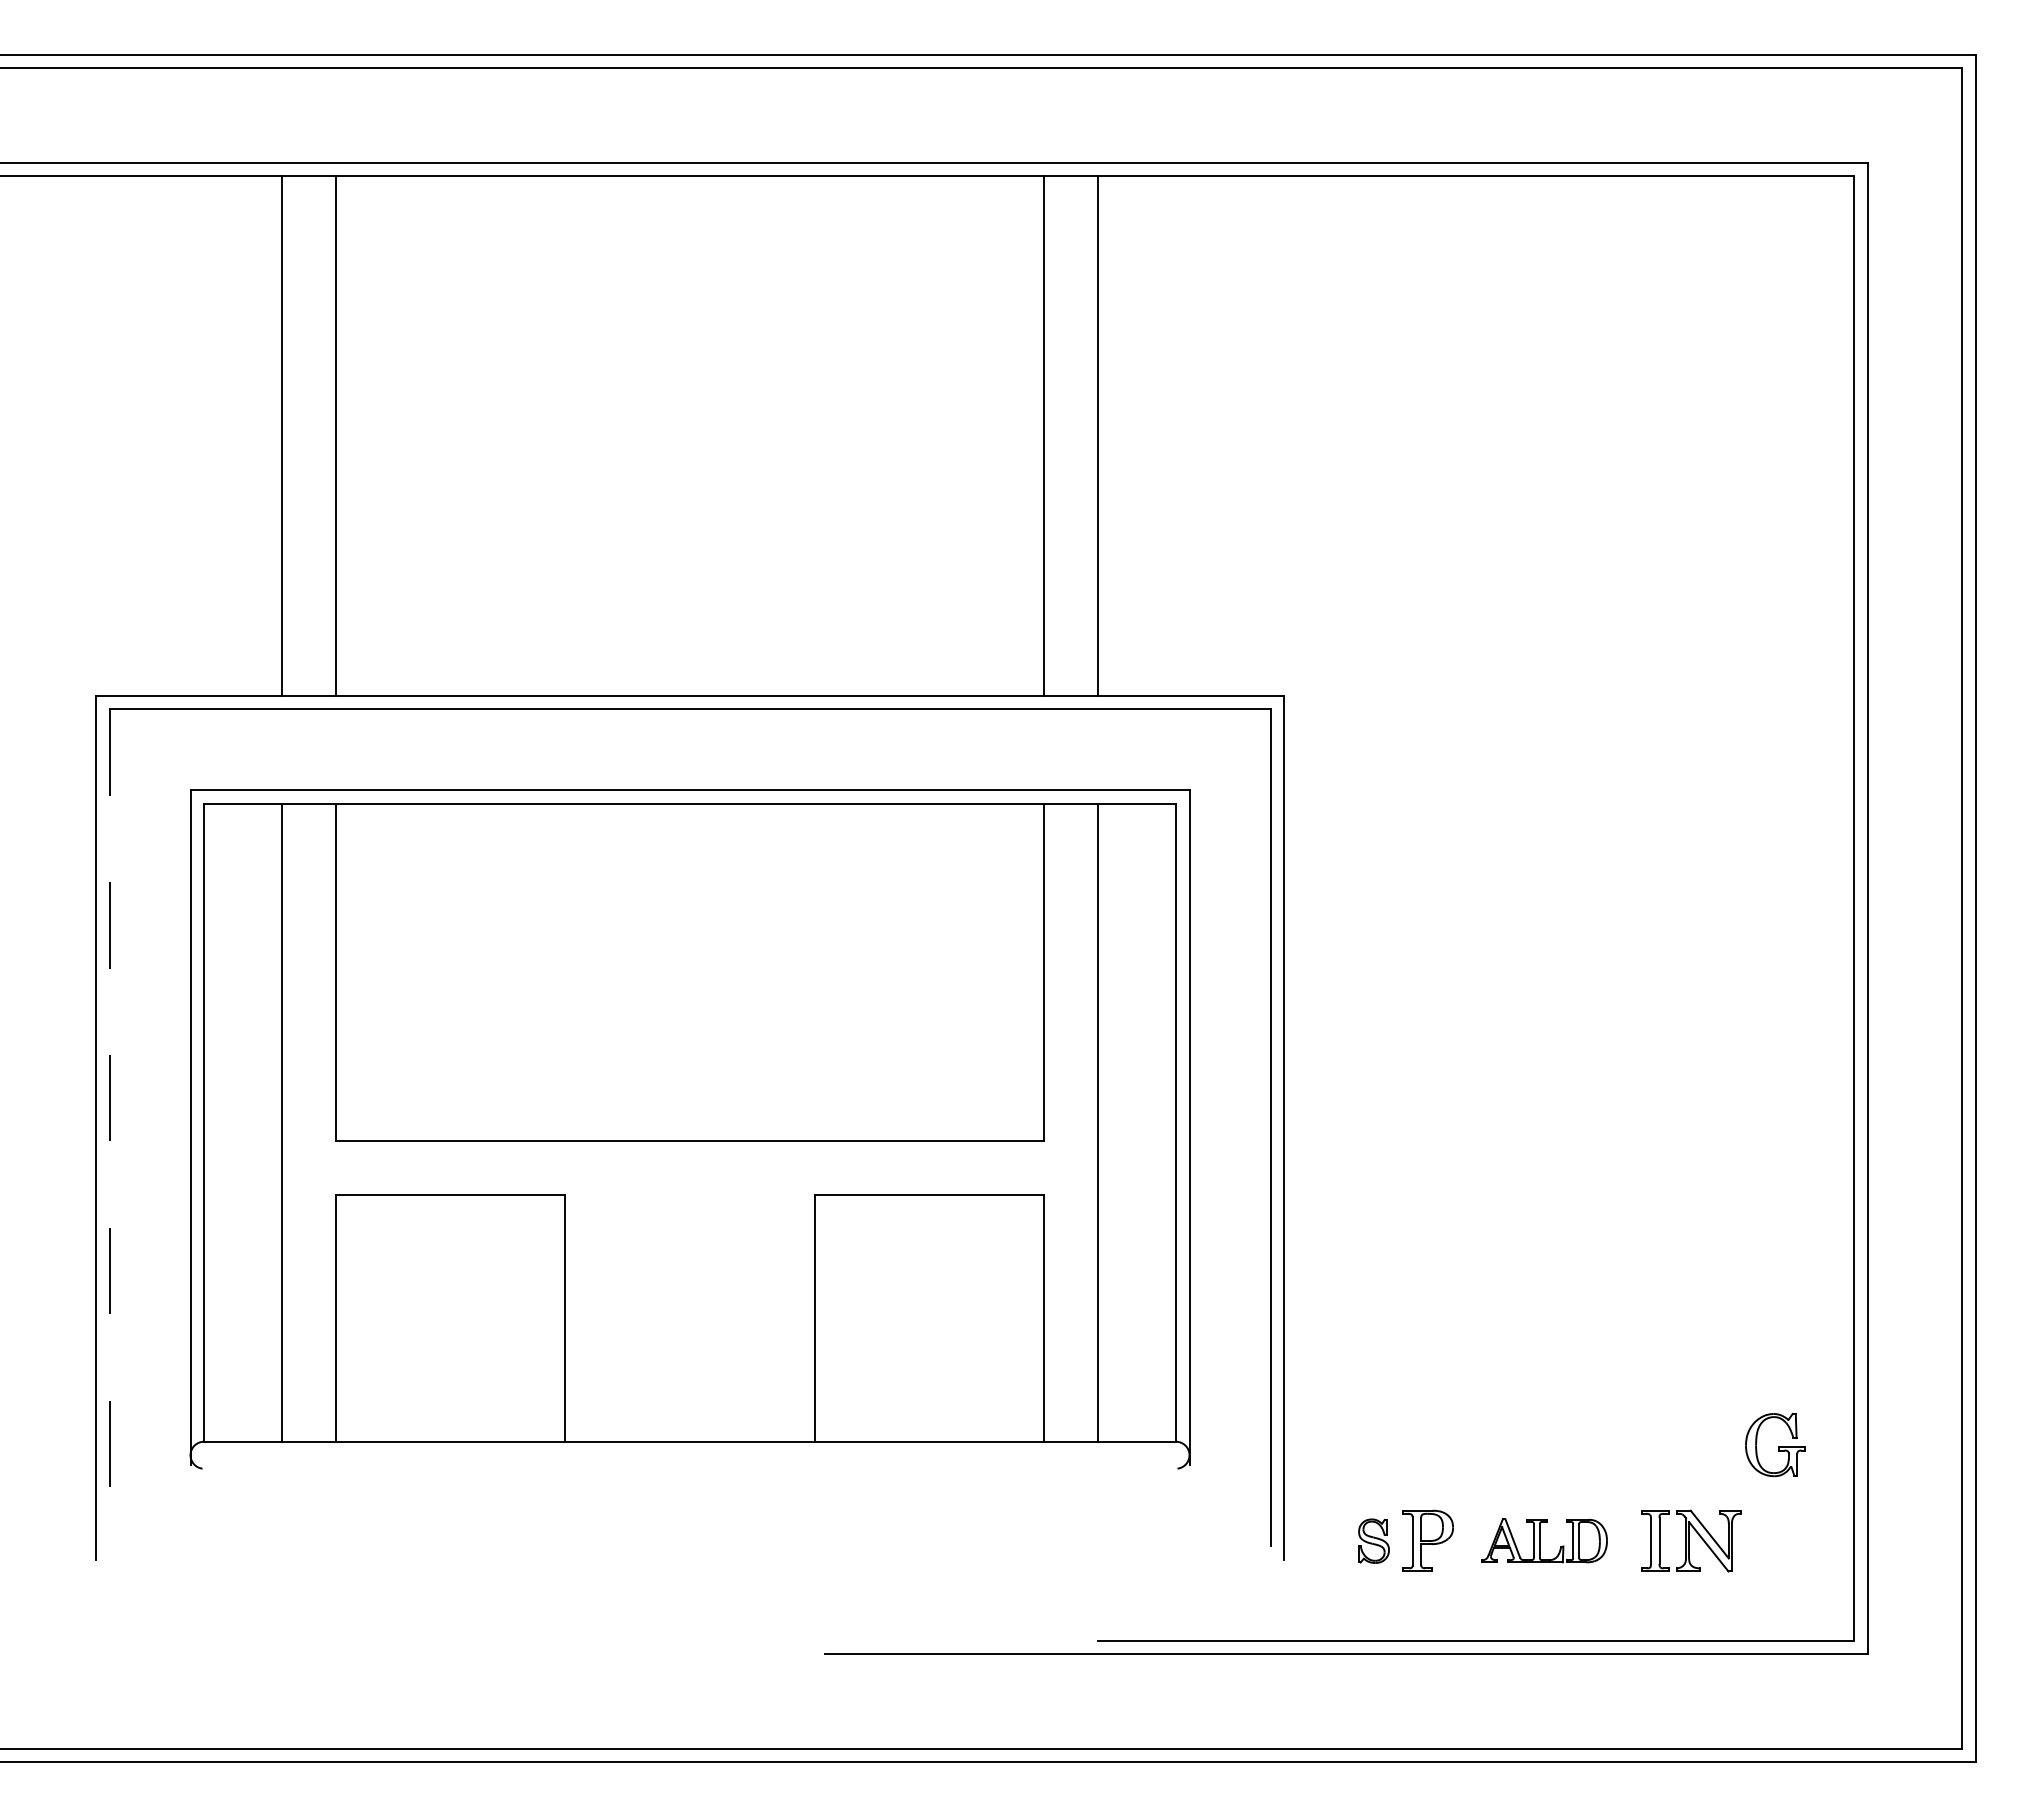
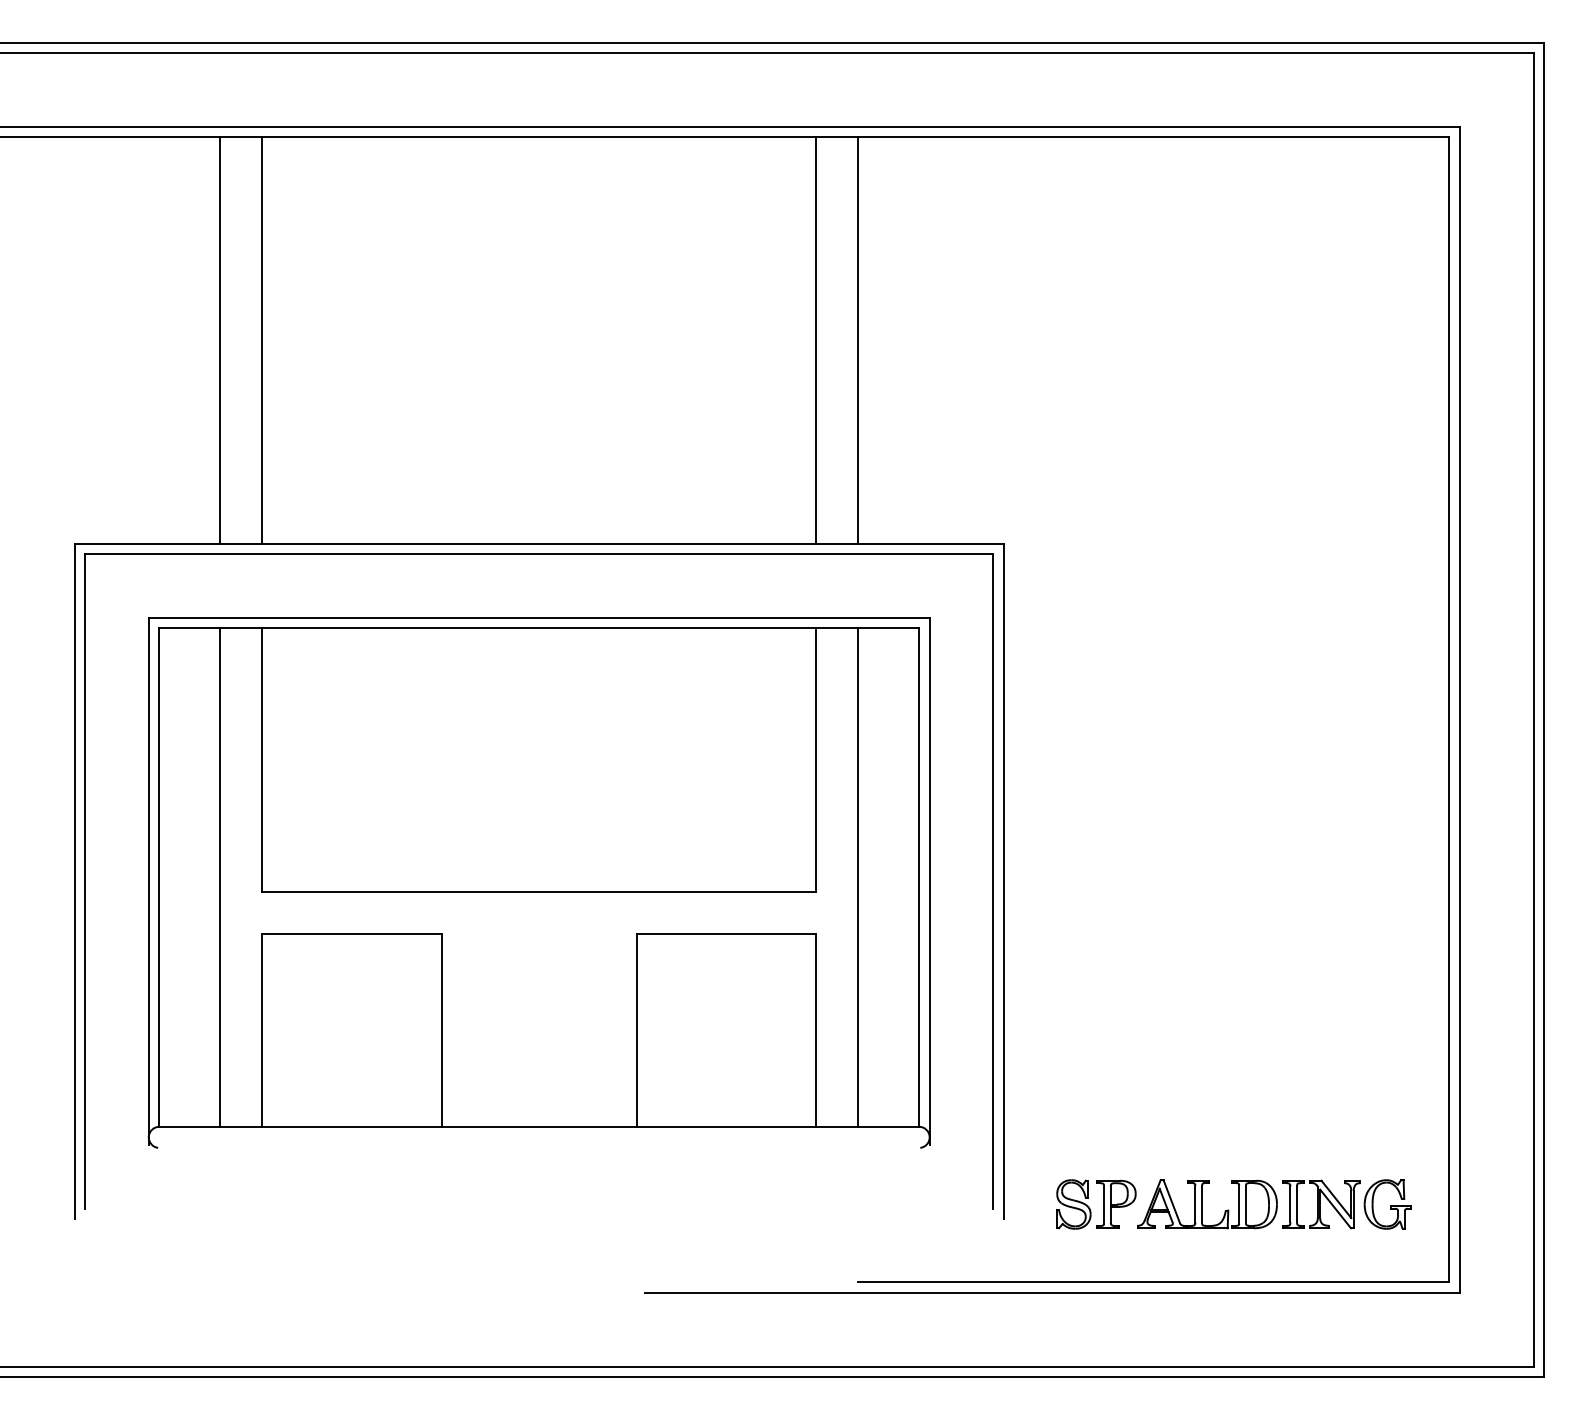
line: (109, 1128) -> (85, 881), dashed -> solid
part: (1775, 1444) -> (1387, 1204), moved
part: (1544, 1540) -> (1207, 1204), size x1.43
part: (1373, 1541) -> (1073, 1204), size x1.43

